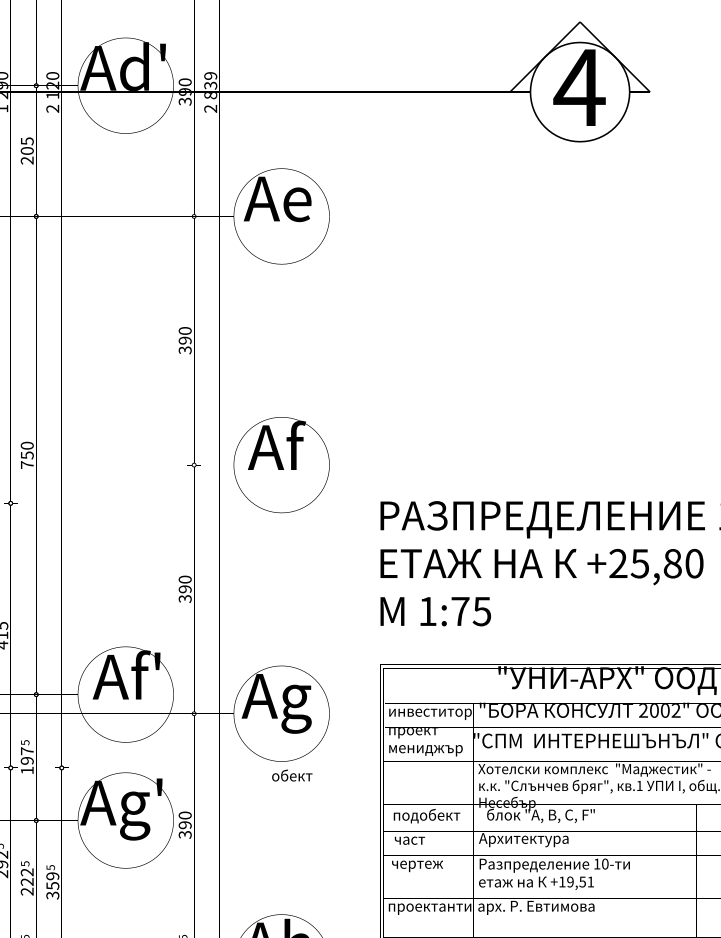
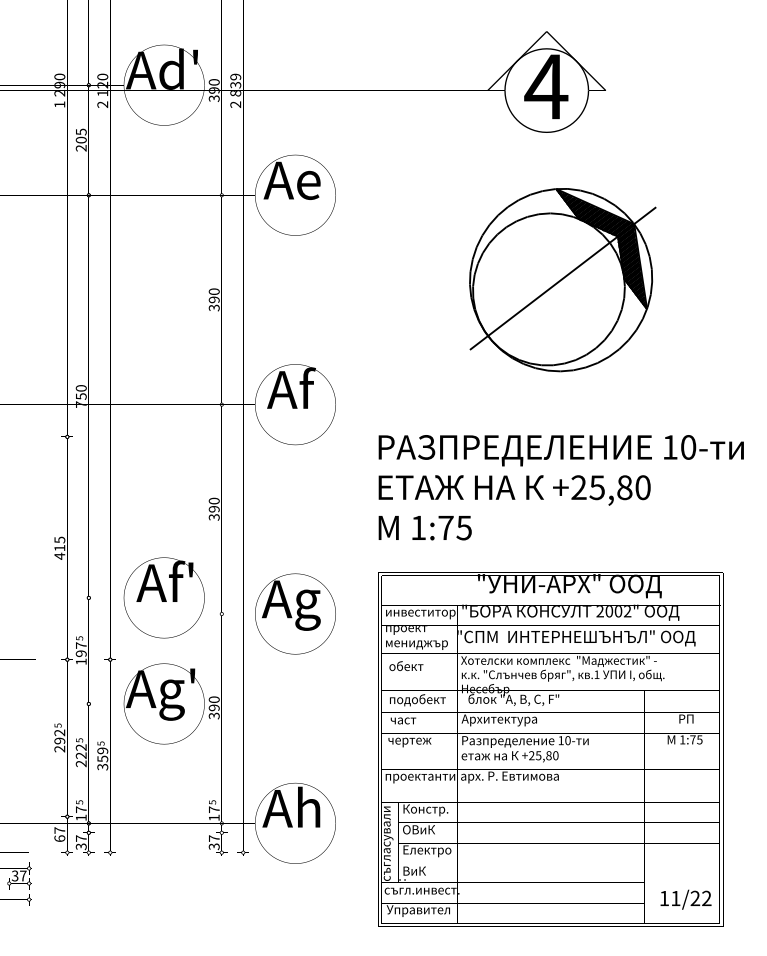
part: (598, 317) -> (562, 280), added
text: (292, 776) -> (406, 666), moved
text: (576, 881) -> (543, 755), +19,51 -> +25,80

